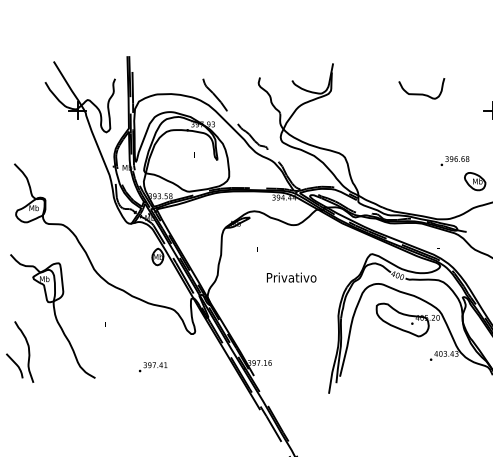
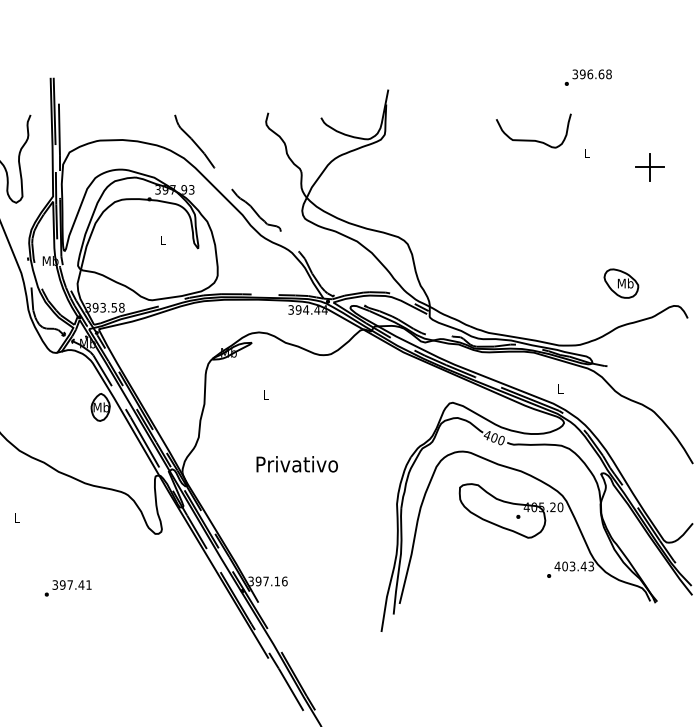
text: (454, 160) -> (587, 76), moved
text: (291, 277) -> (296, 464), moved
part: (153, 367) -> (68, 588), moved

